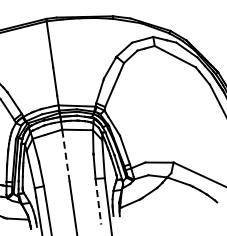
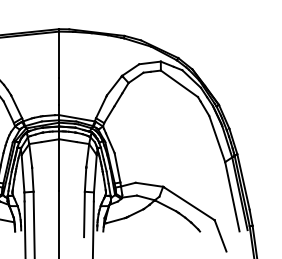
line: (66, 156) -> (59, 165), dashed -> solid
line: (98, 201) -> (84, 214), dashed -> solid

